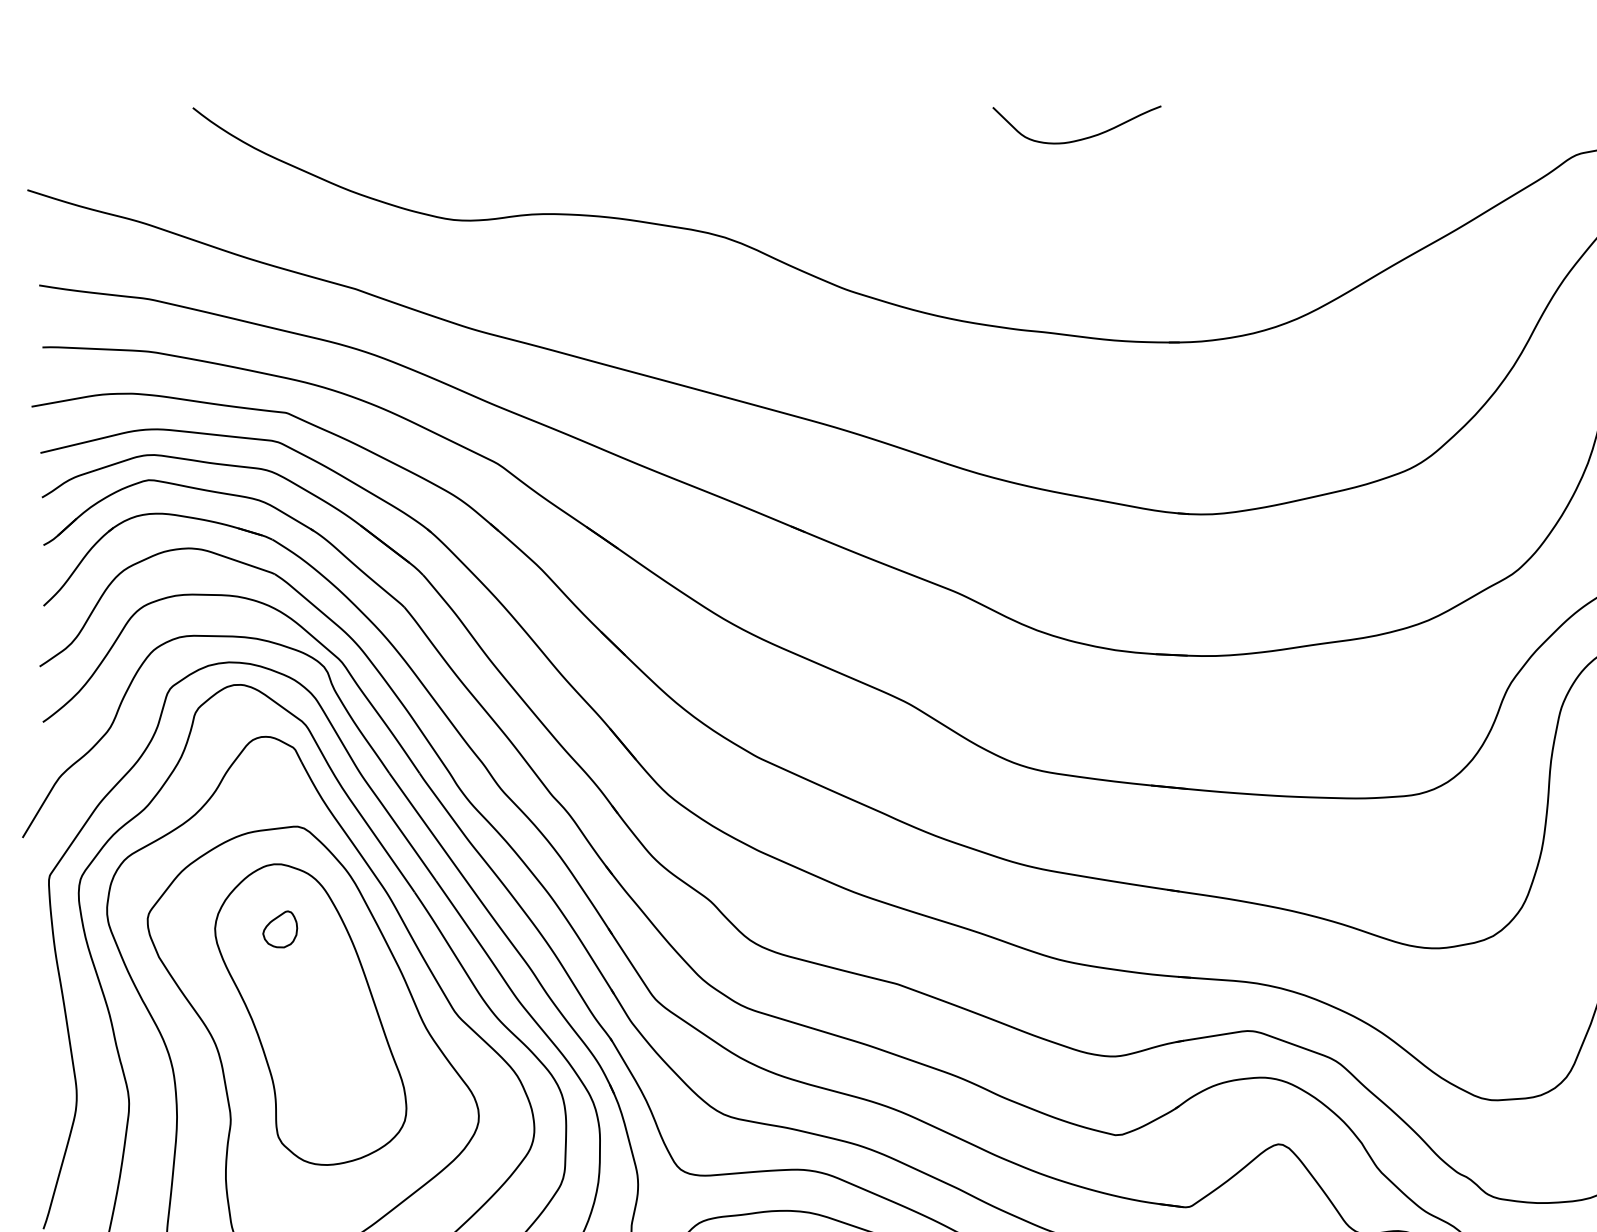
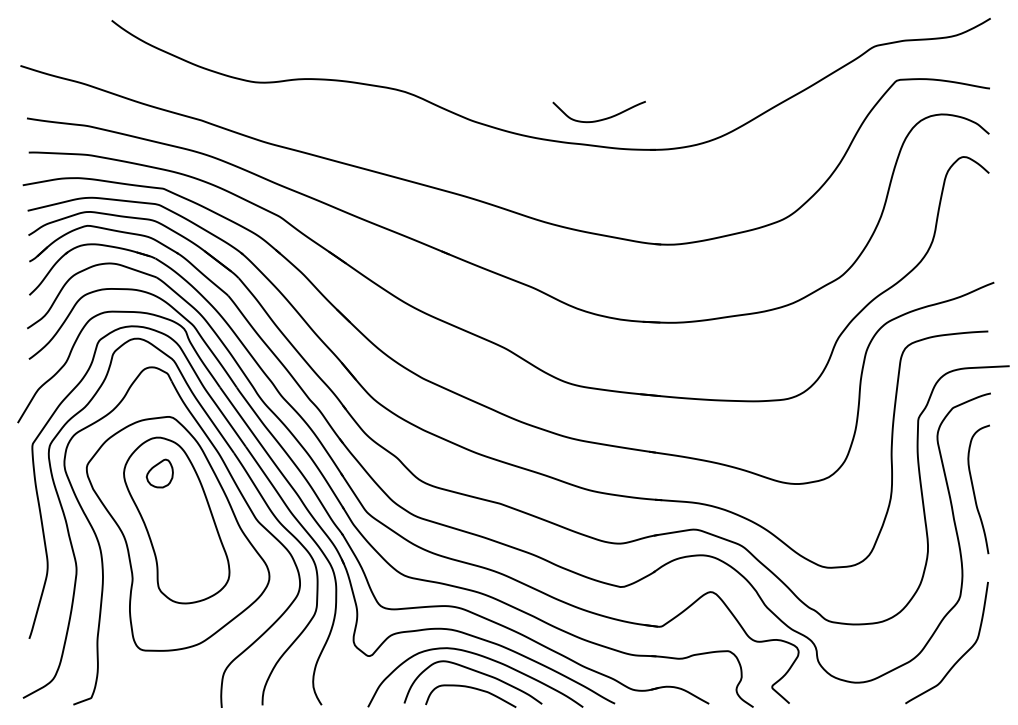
curve: (1075, 138) -> (598, 119), moved
part: (279, 929) -> (159, 473), size x1.4

